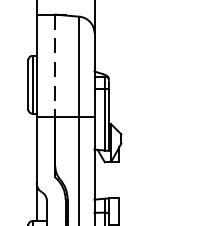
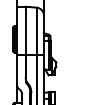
line: (54, 65) -> (25, 30), dashed -> solid

